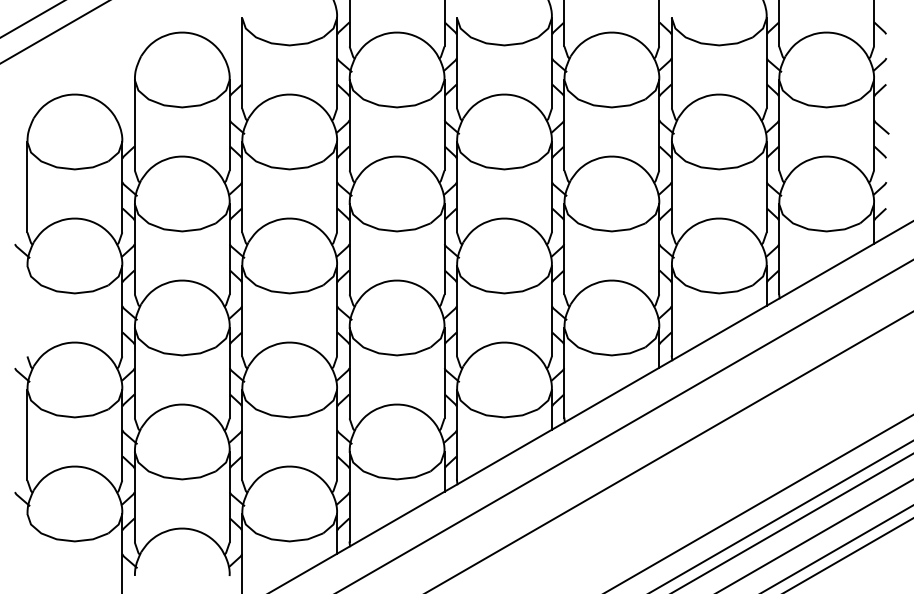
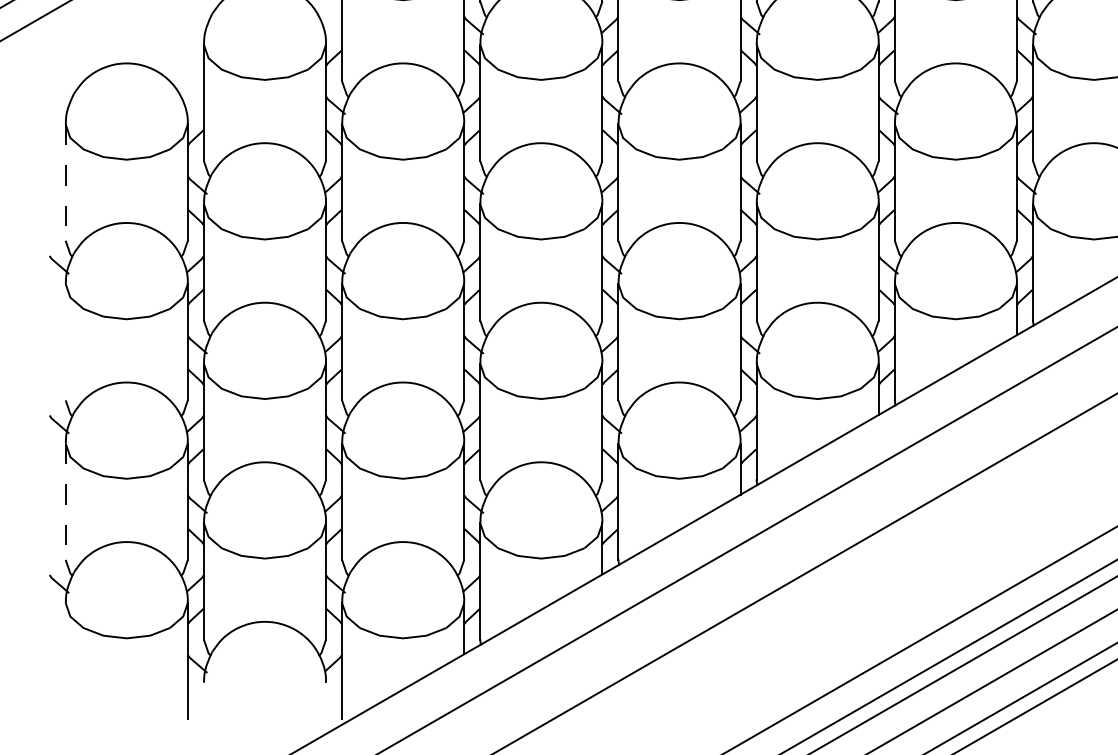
line: (27, 187) -> (65, 182), solid -> dashed
line: (27, 435) -> (65, 502), solid -> dashed

